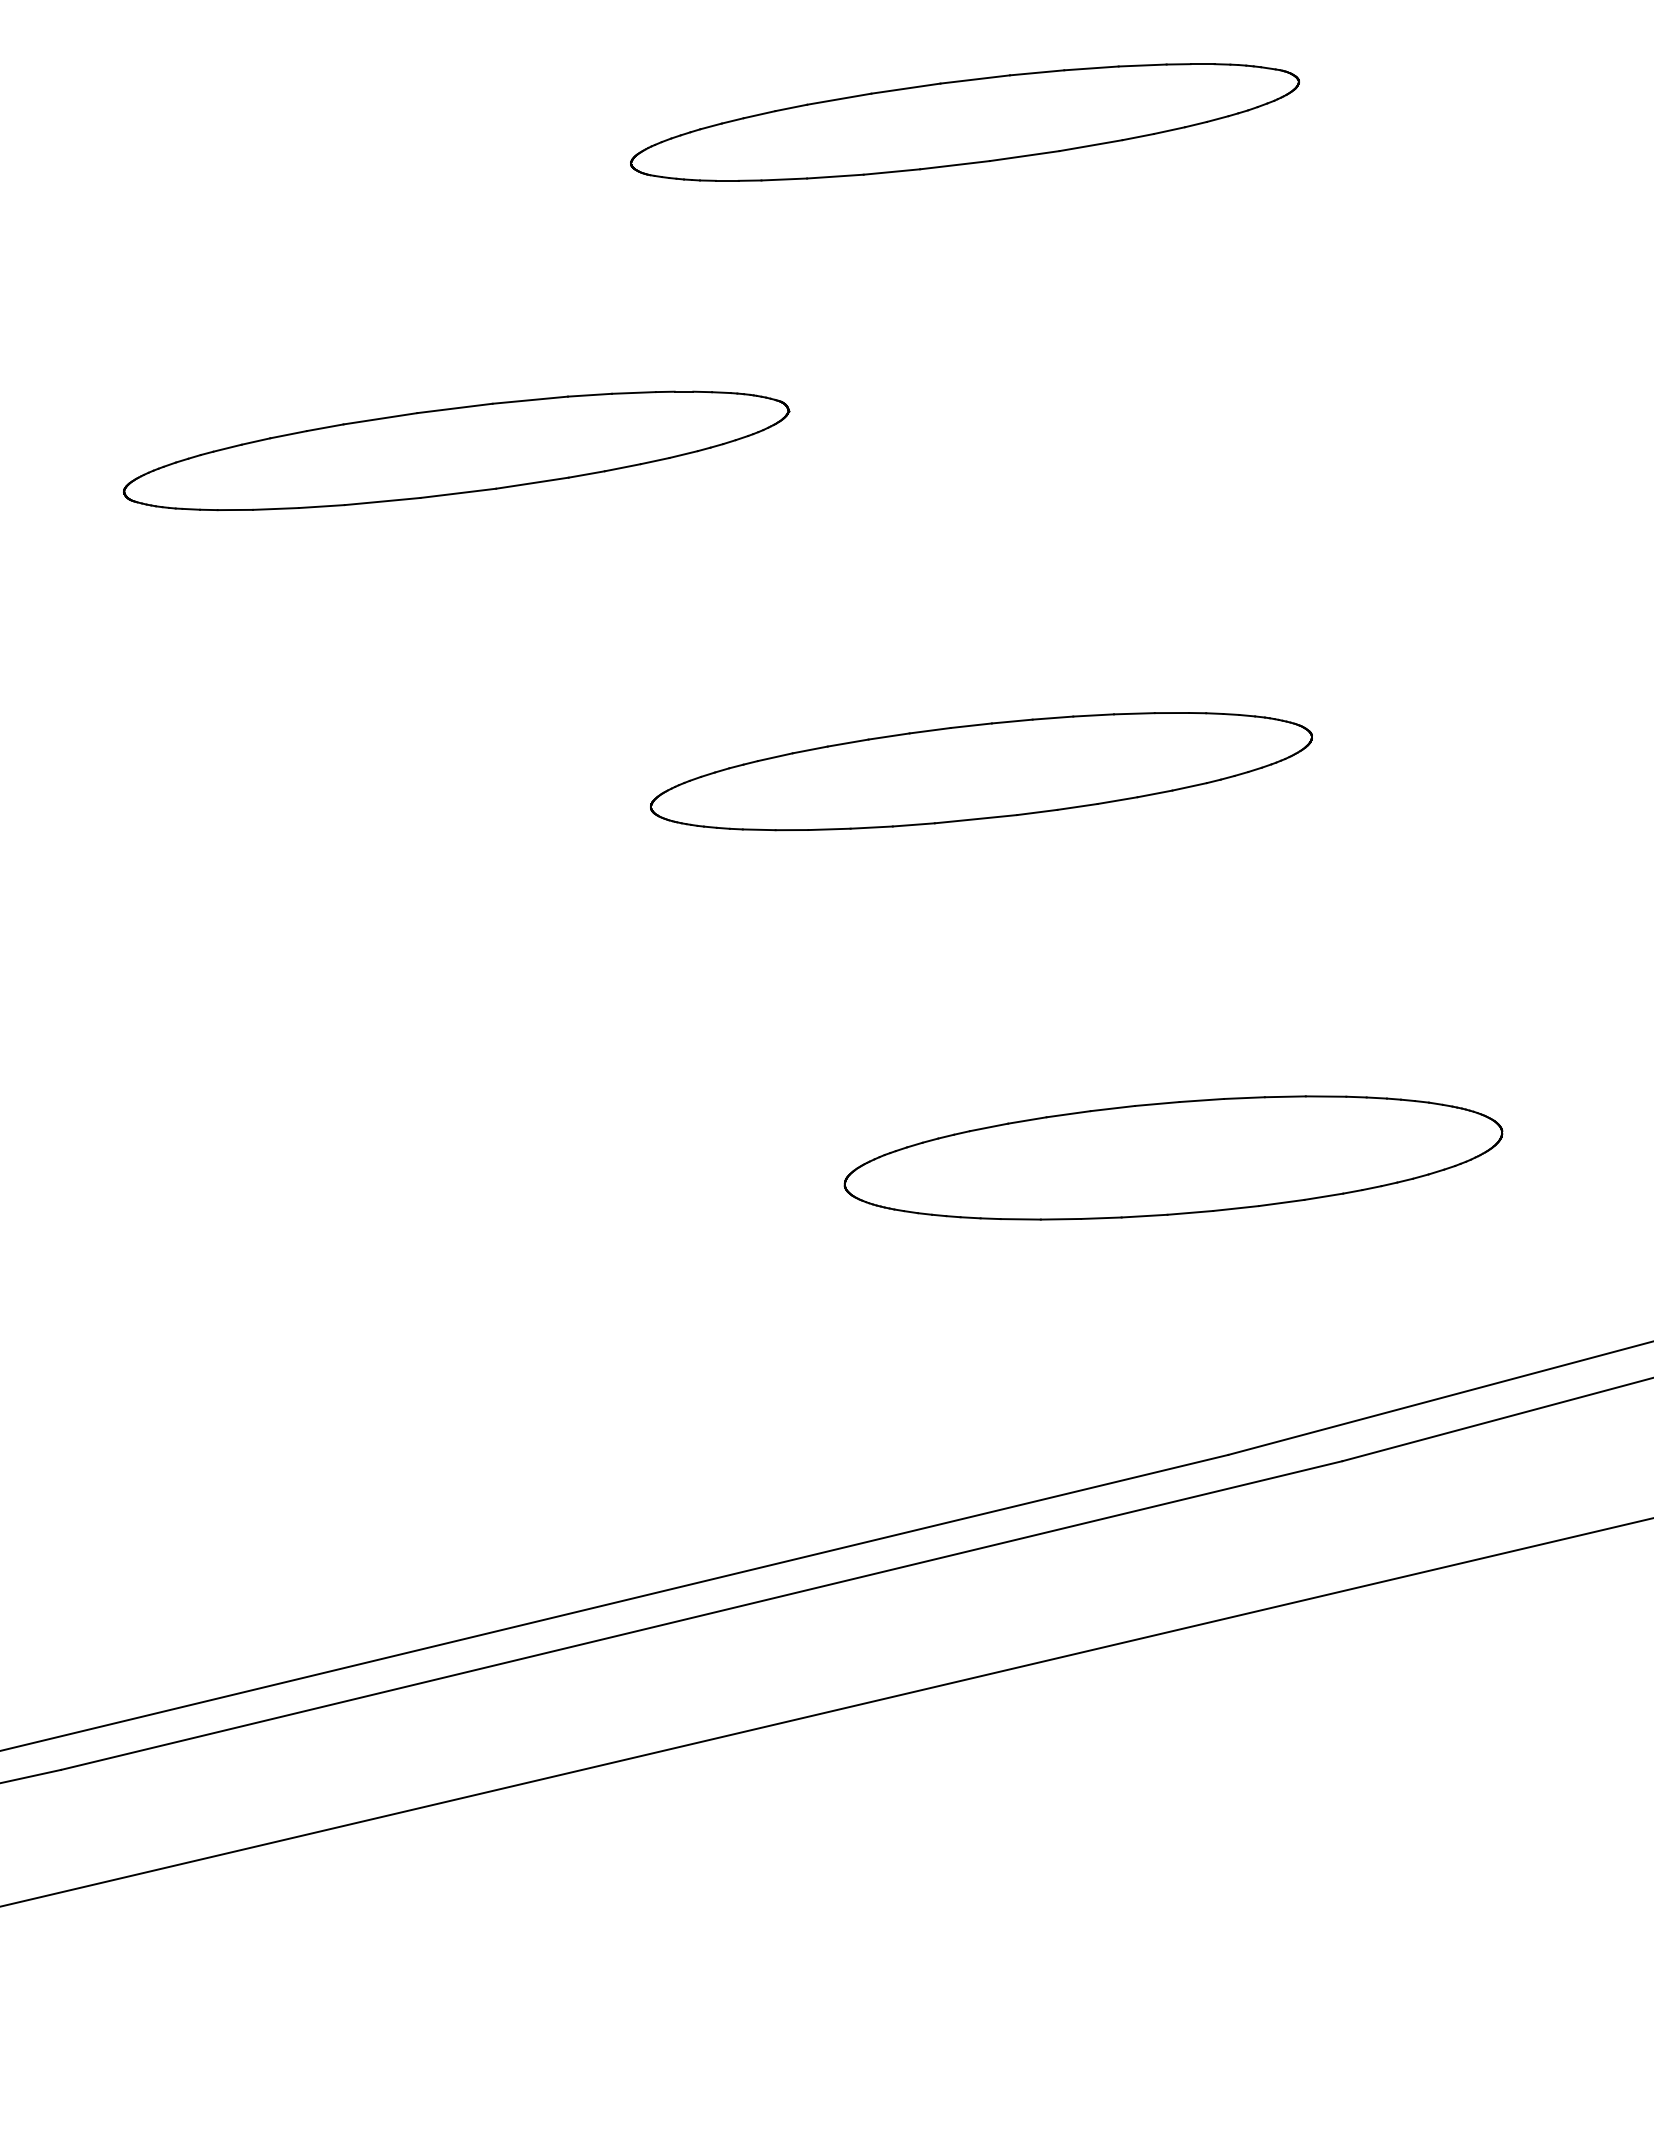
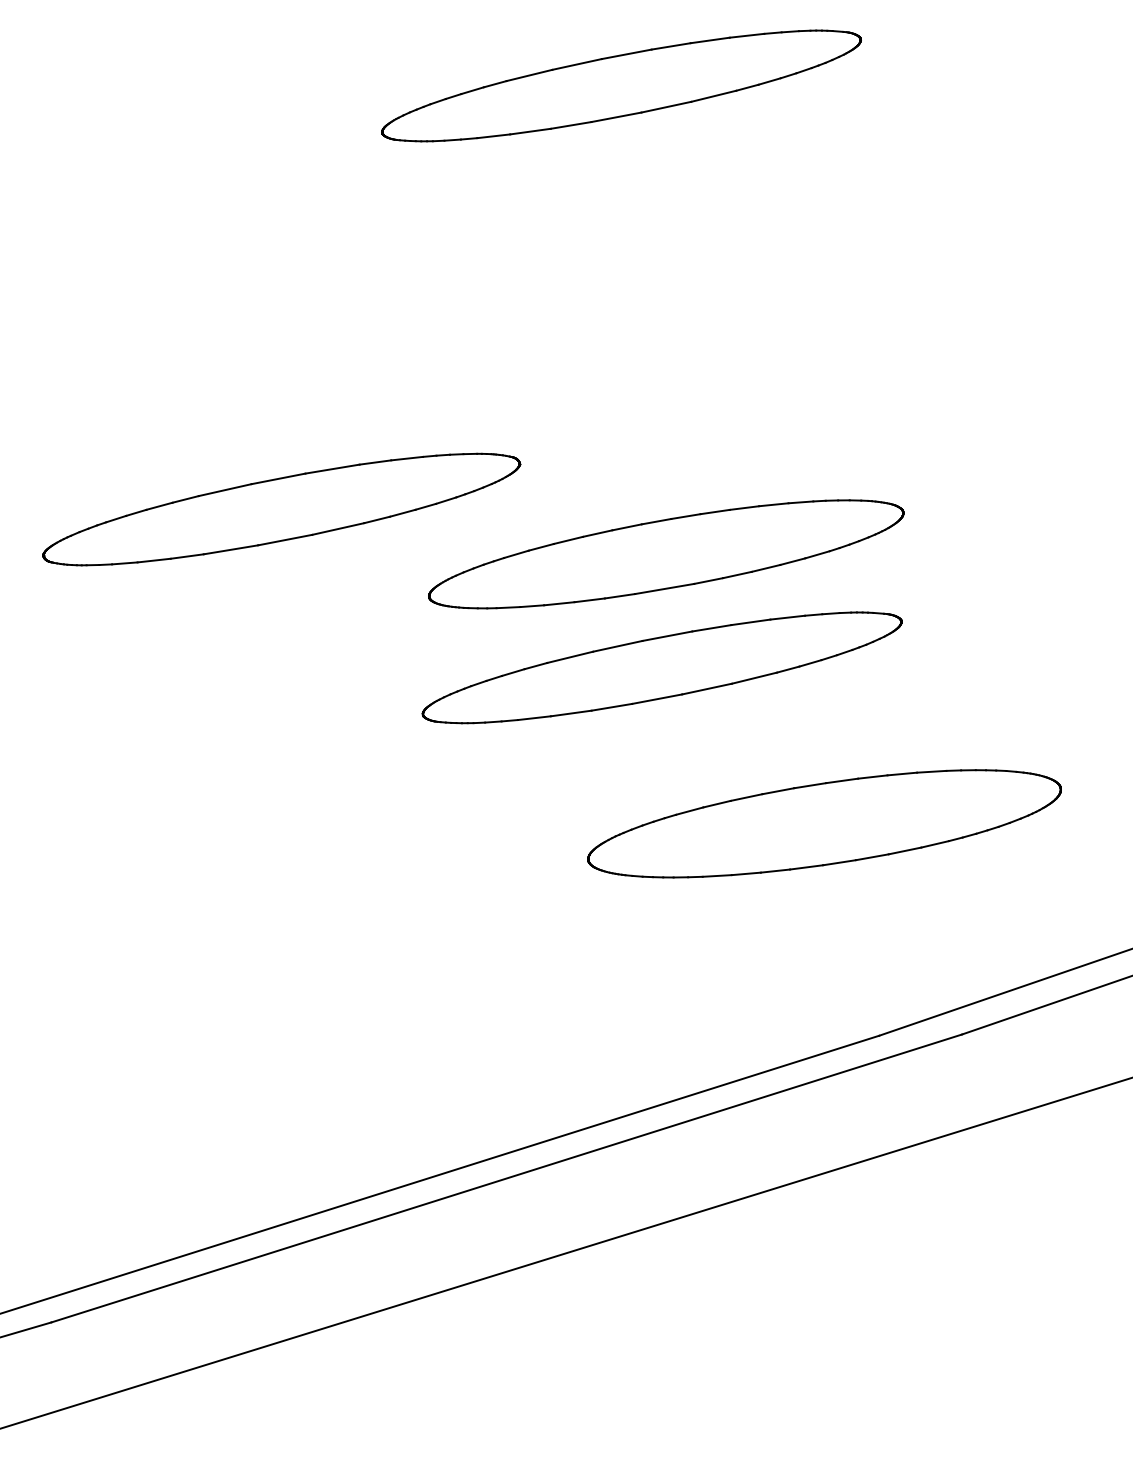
part: (456, 450) -> (281, 509), moved
part: (964, 927) -> (661, 667), added

